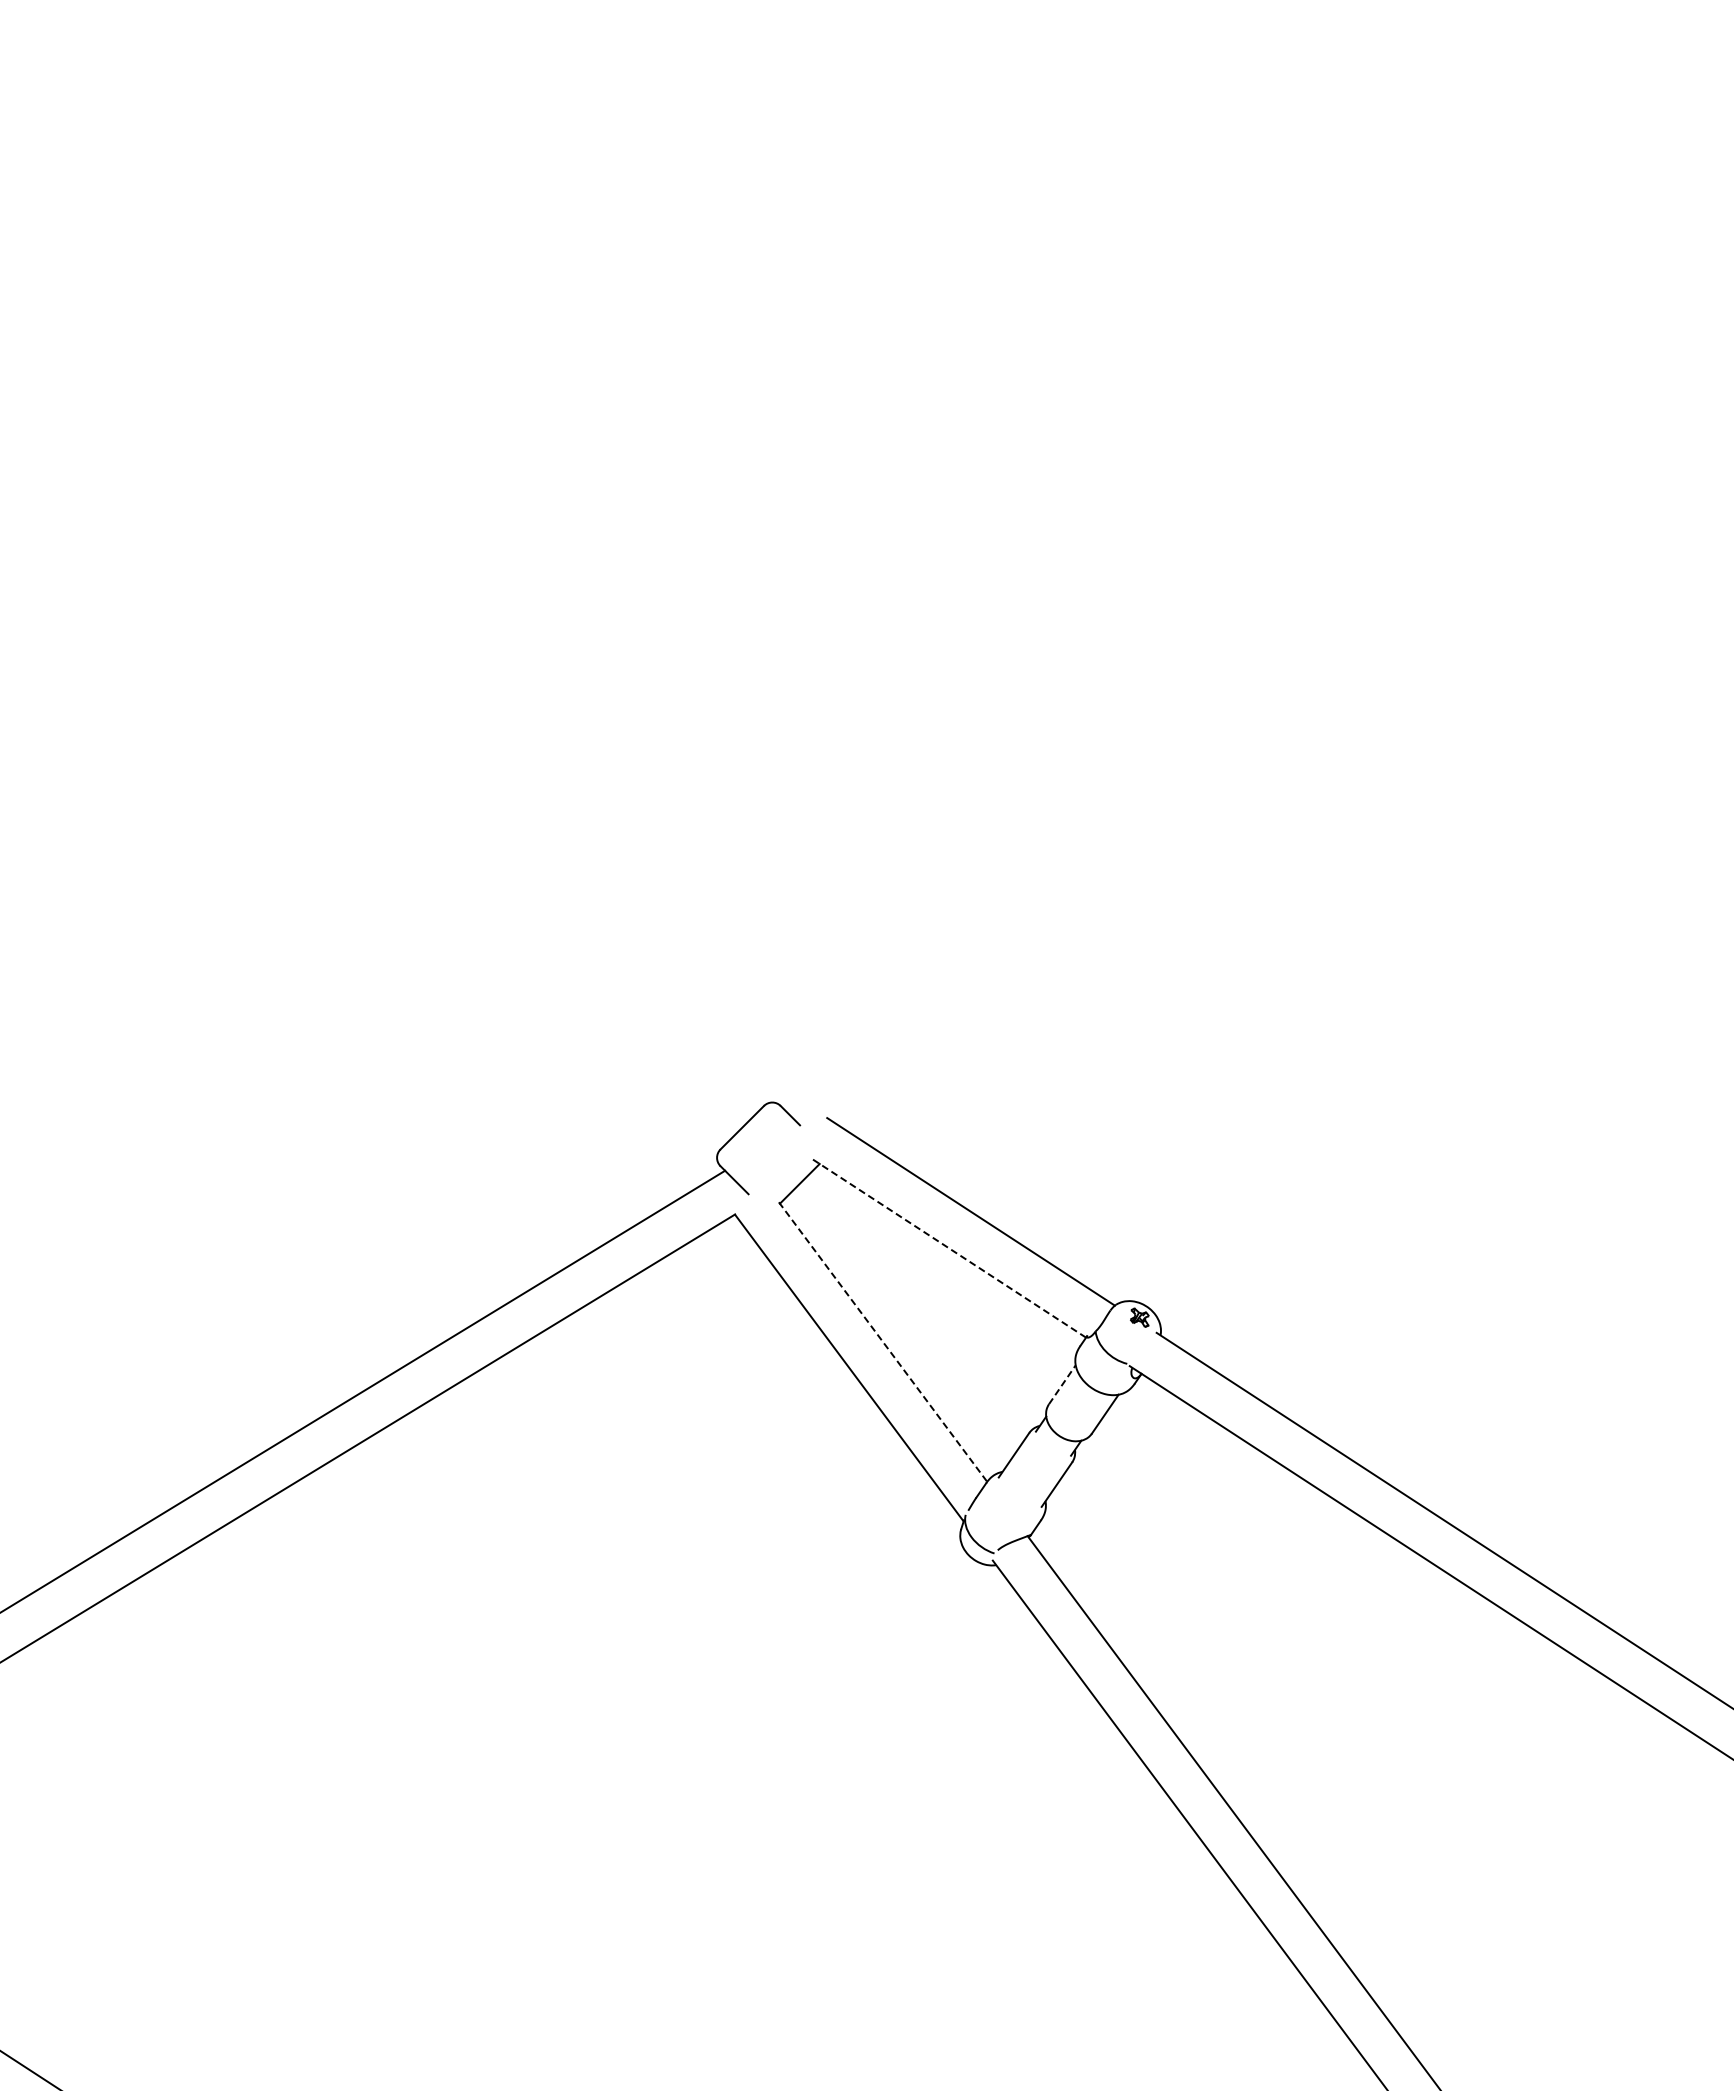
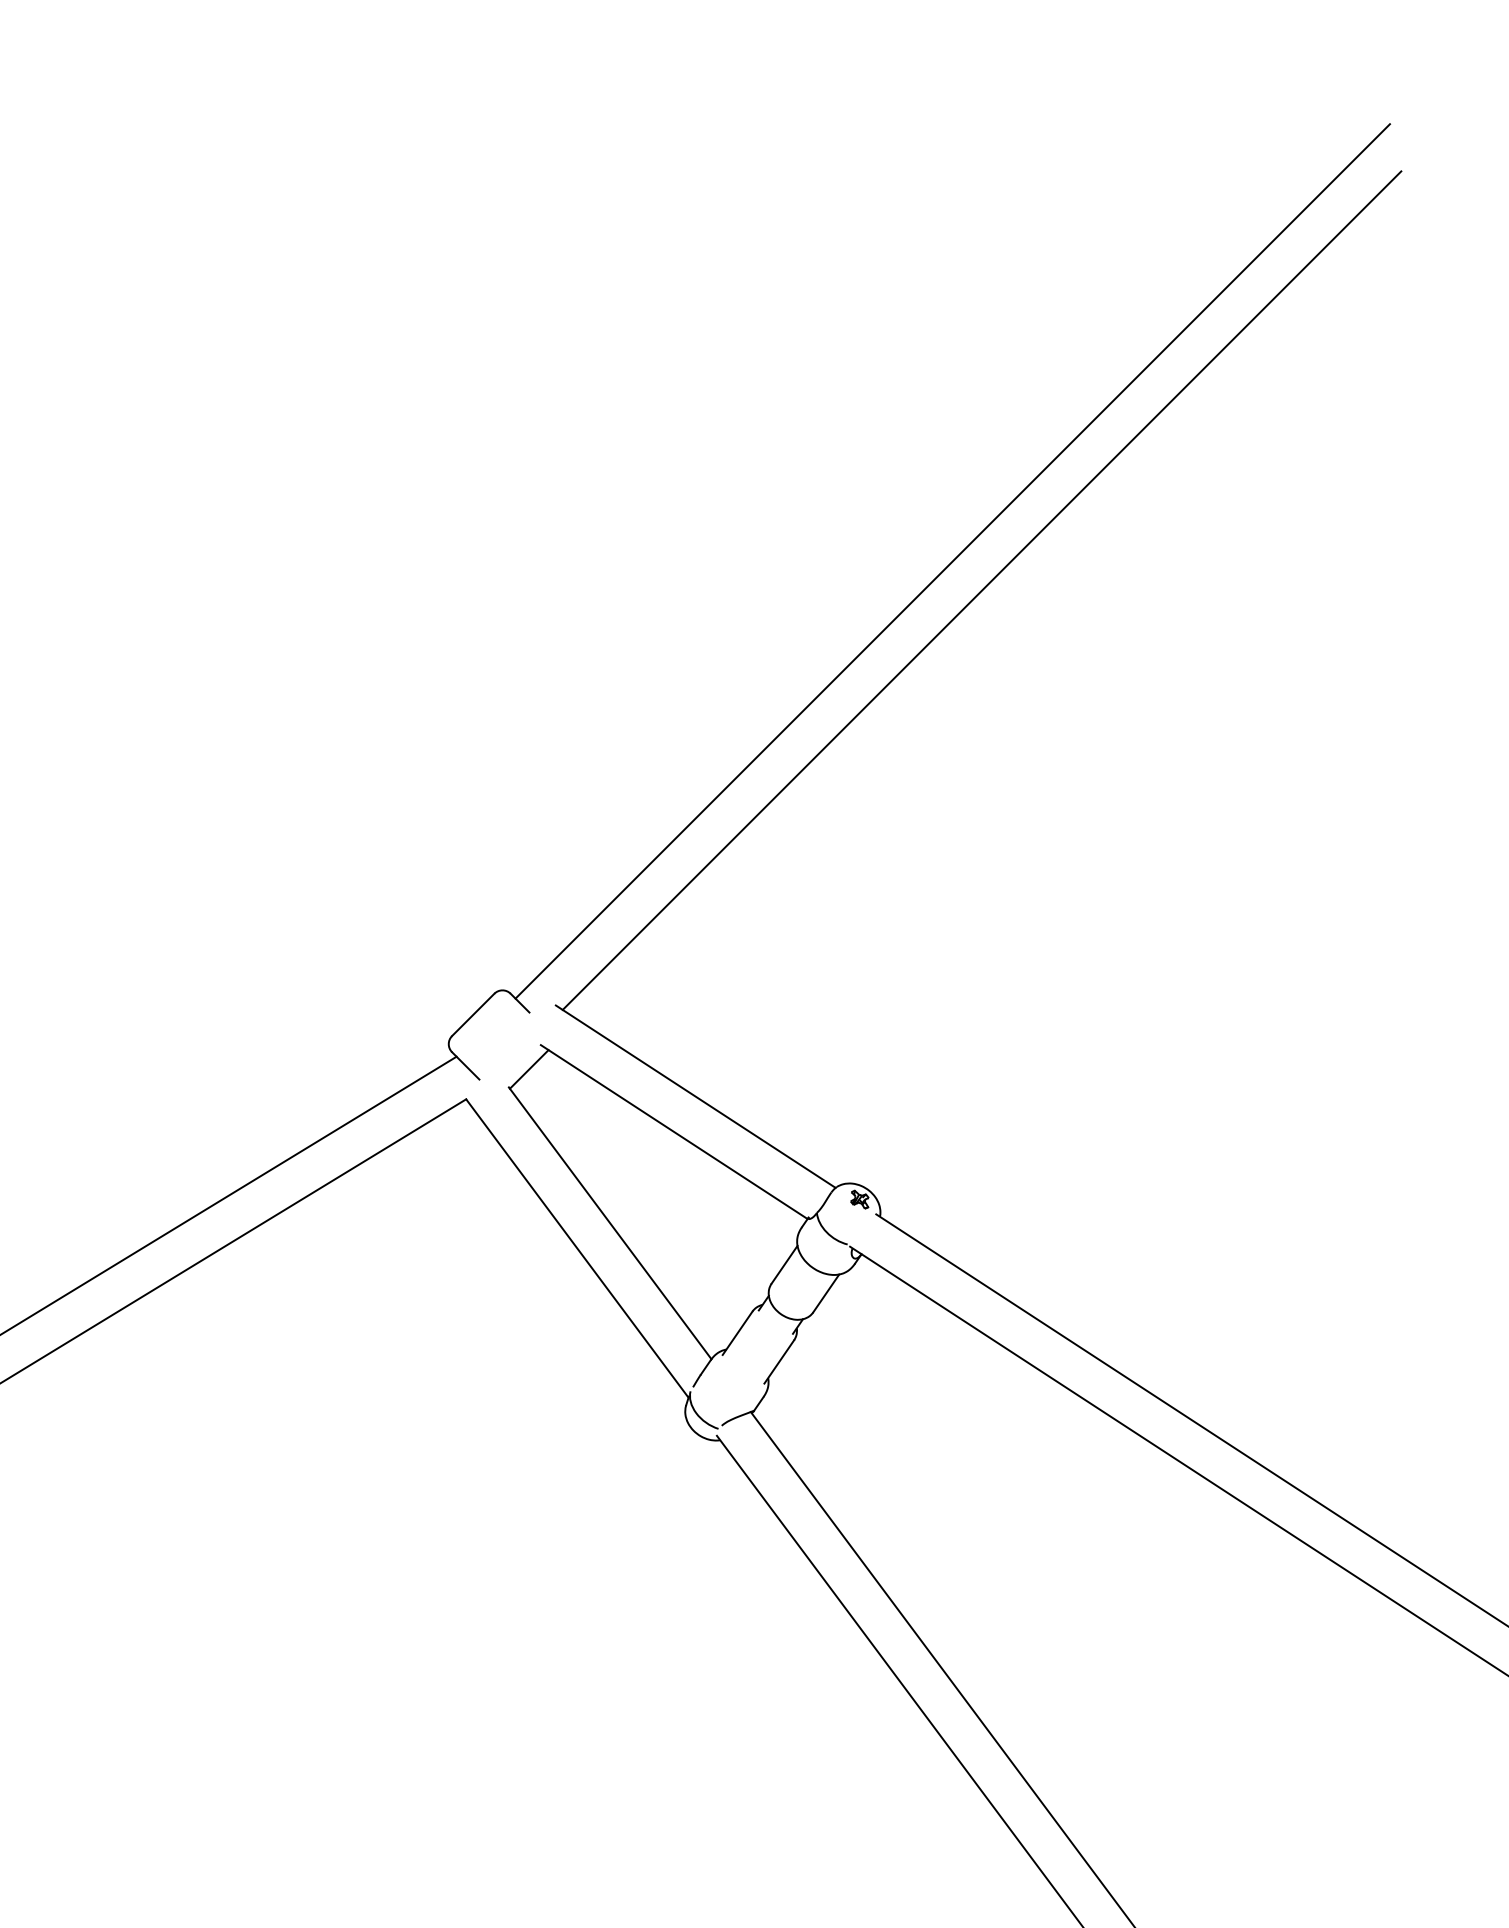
line: (1235, 661) -> (952, 561), added
line: (1265, 691) -> (982, 590), added
line: (948, 1248) -> (673, 1132), dashed -> solid
line: (883, 1342) -> (610, 1223), dashed -> solid
line: (1062, 1384) -> (784, 1264), dashed -> solid

